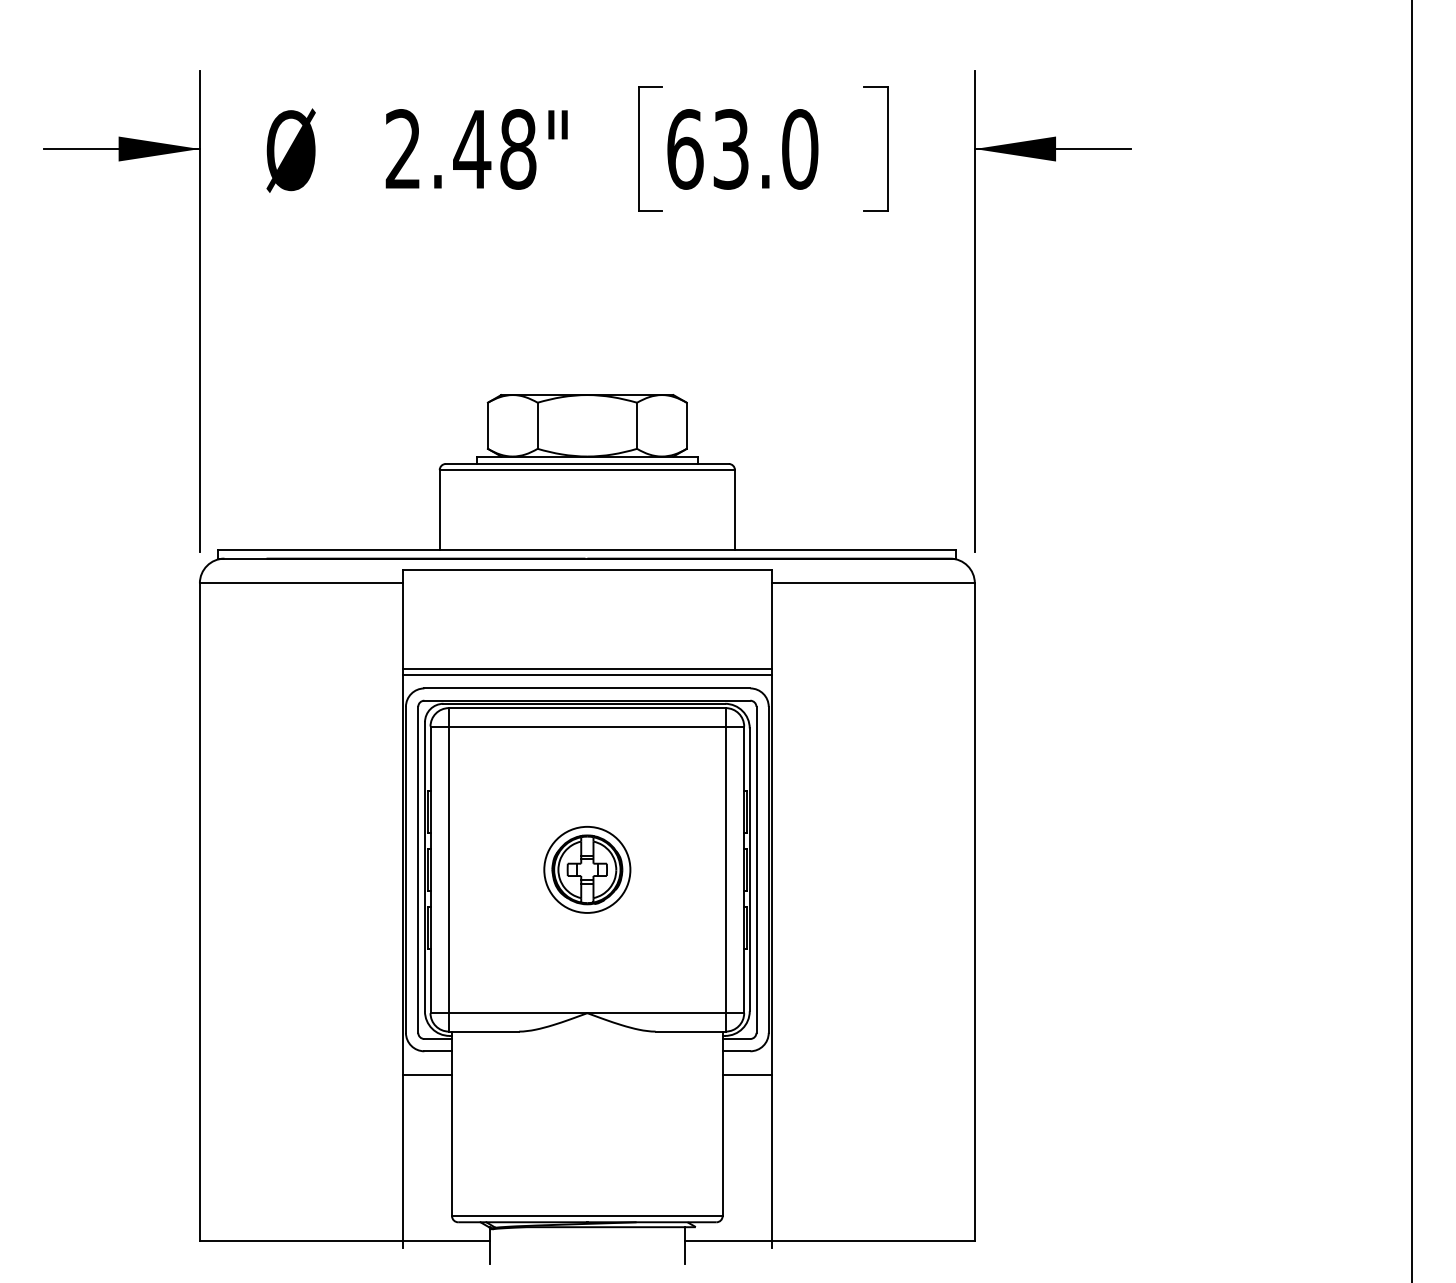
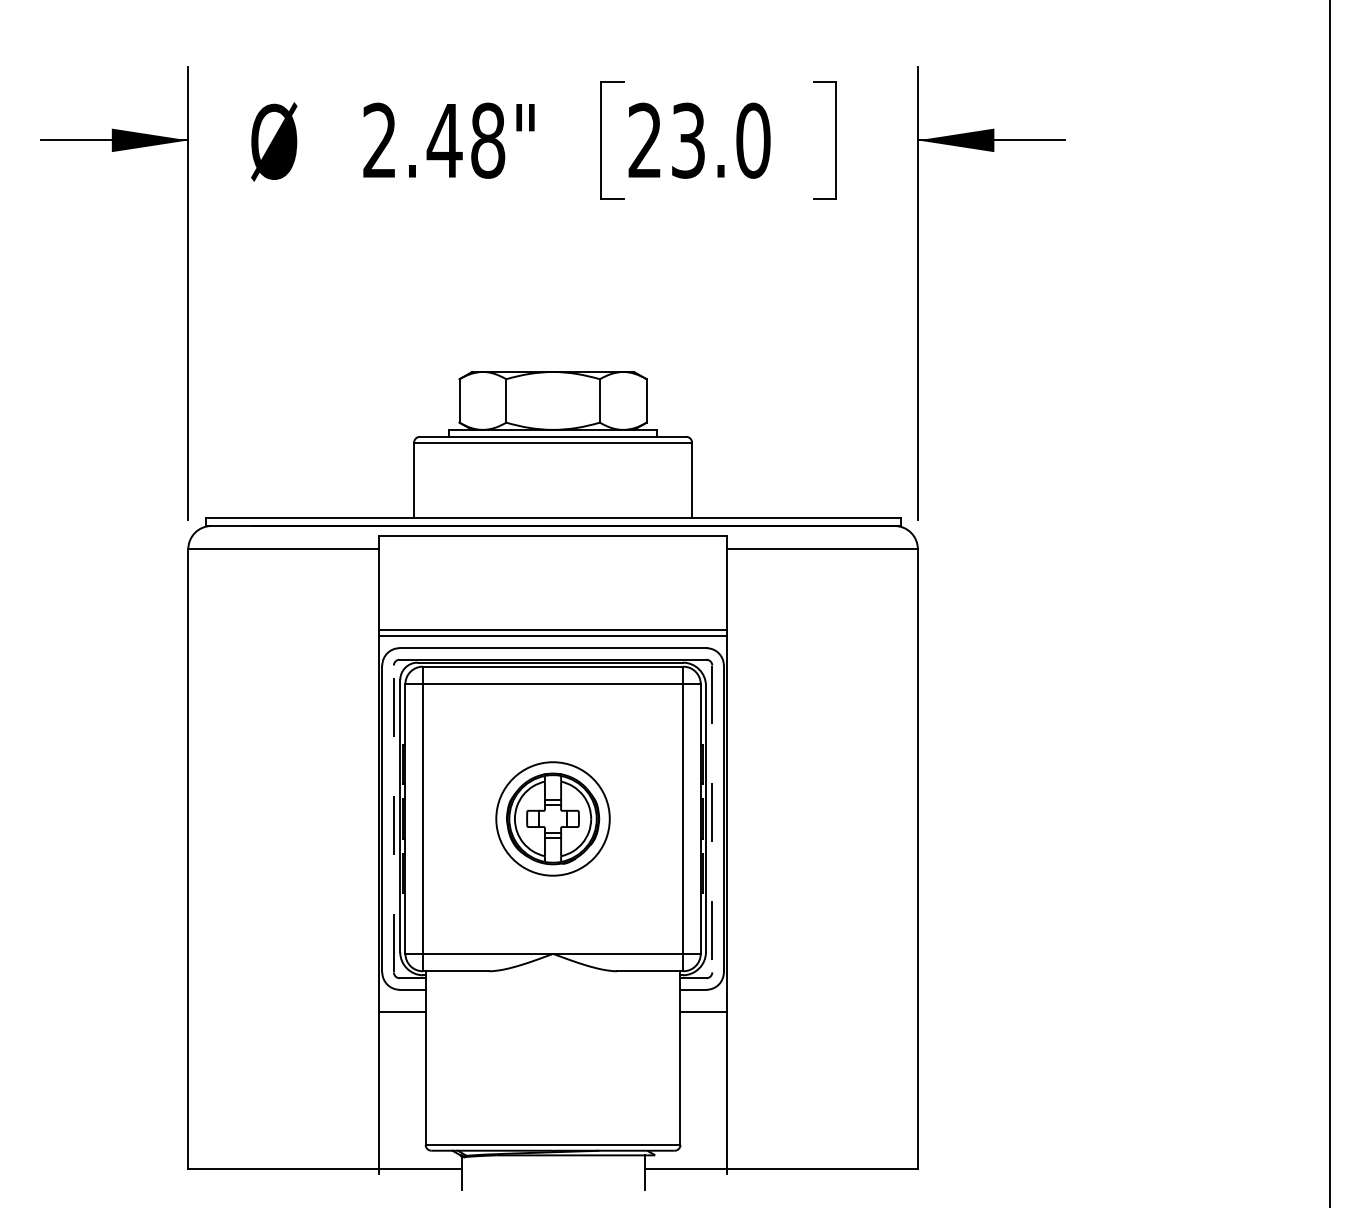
text: (685, 149) -> (645, 140), 63.0 -> 23.0
line: (418, 869) -> (394, 818), solid -> dashed
part: (587, 869) -> (553, 818), size x1.4
line: (756, 869) -> (712, 818), solid -> dashed

